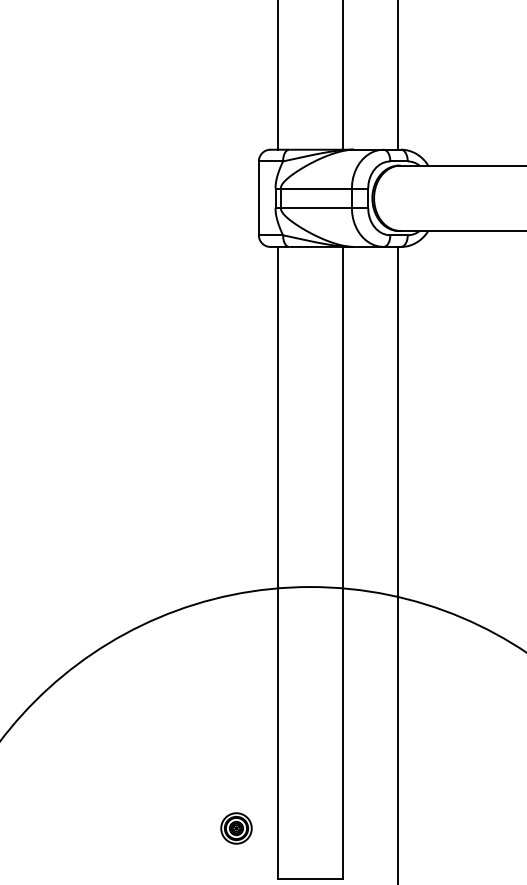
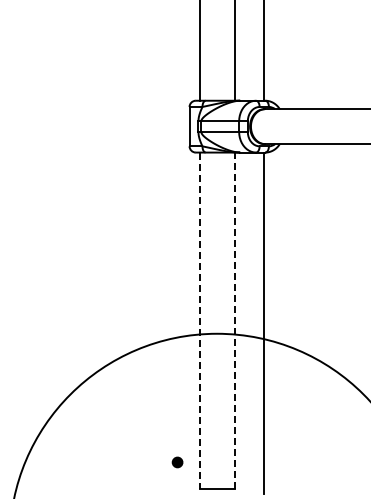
line: (343, 562) -> (234, 320), solid -> dashed
line: (277, 563) -> (199, 321), solid -> dashed
part: (236, 828) -> (177, 462), size x0.6

